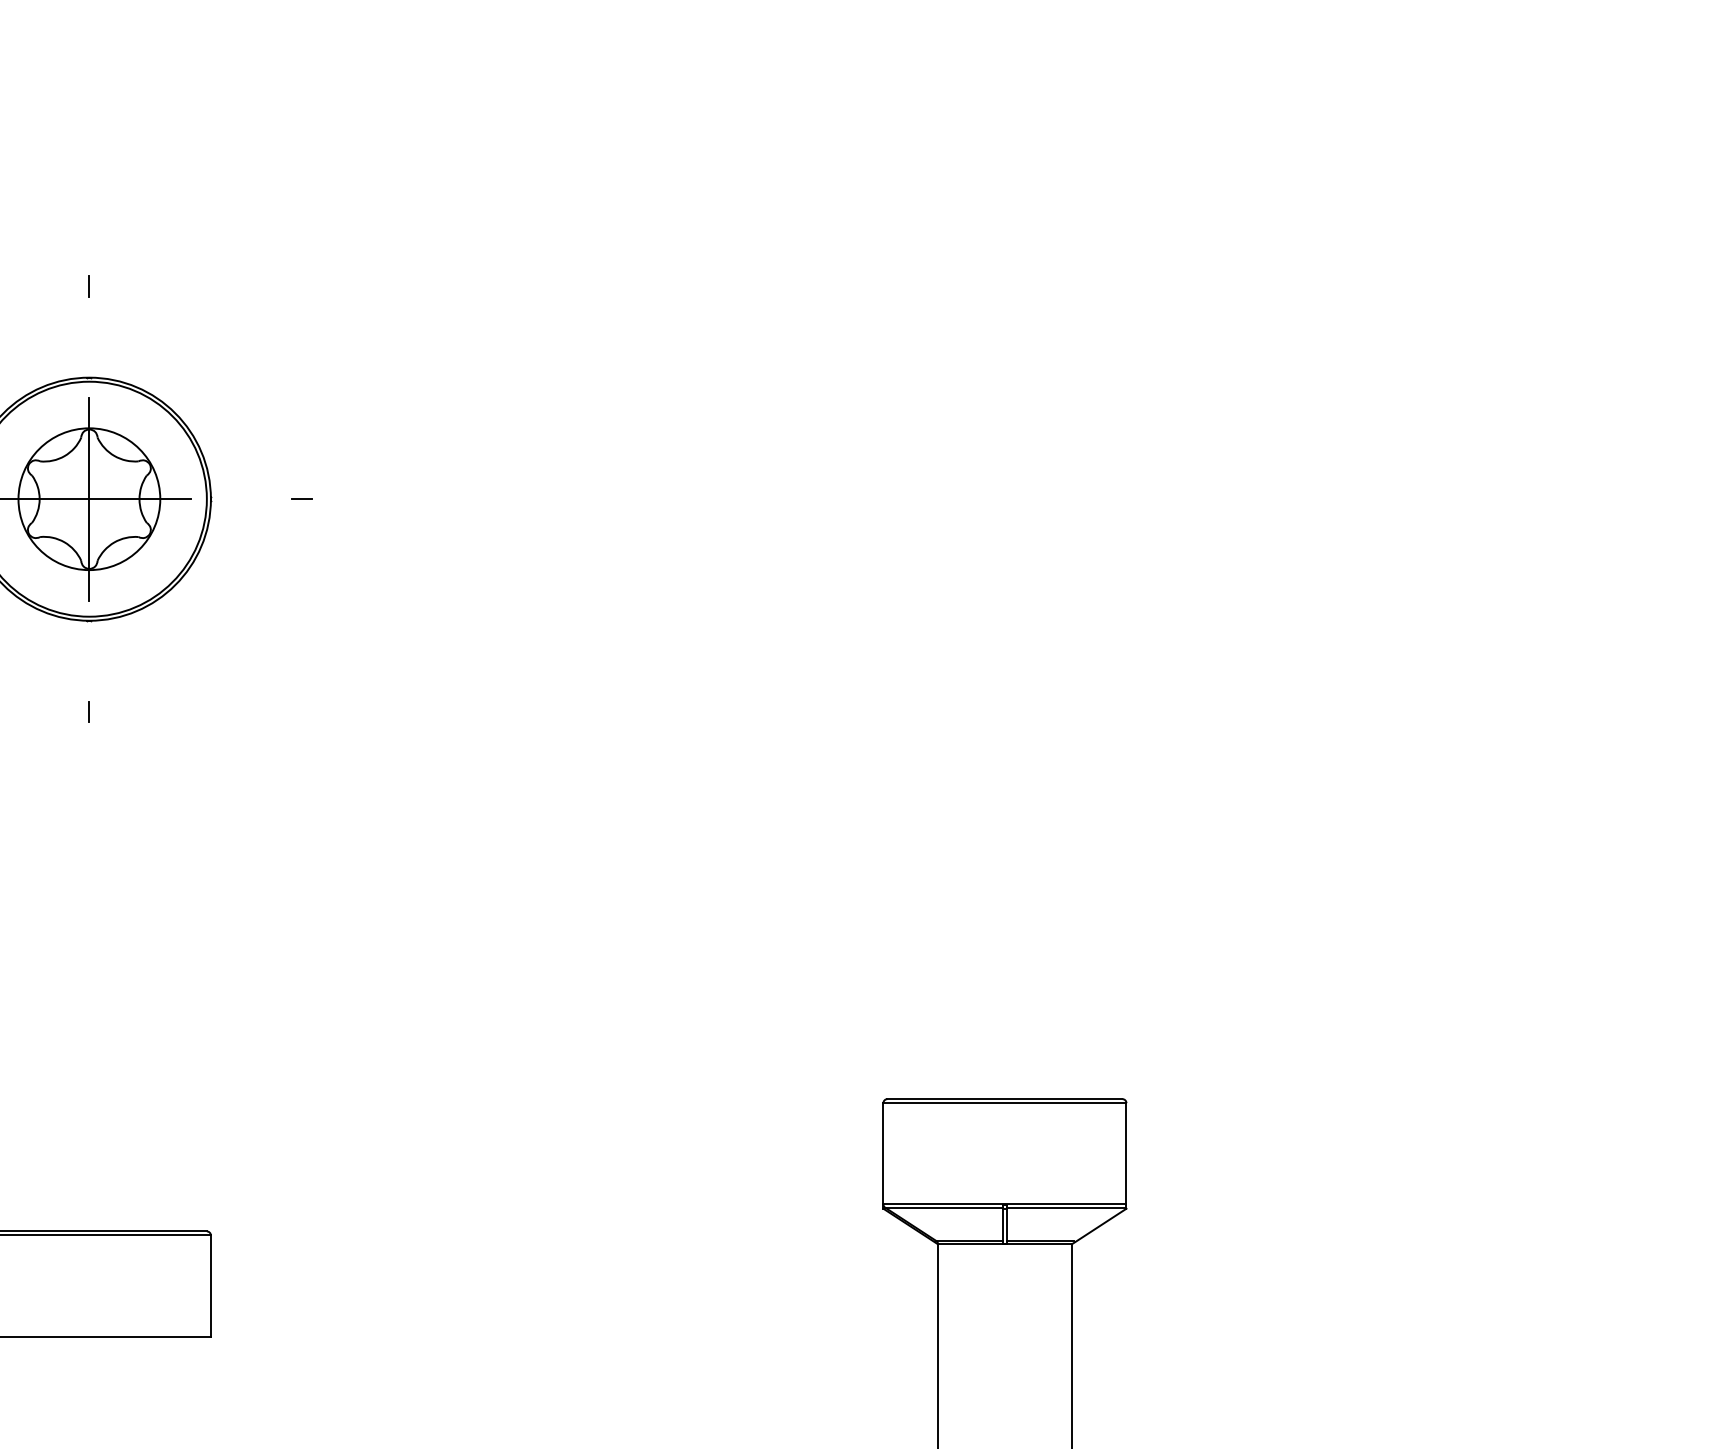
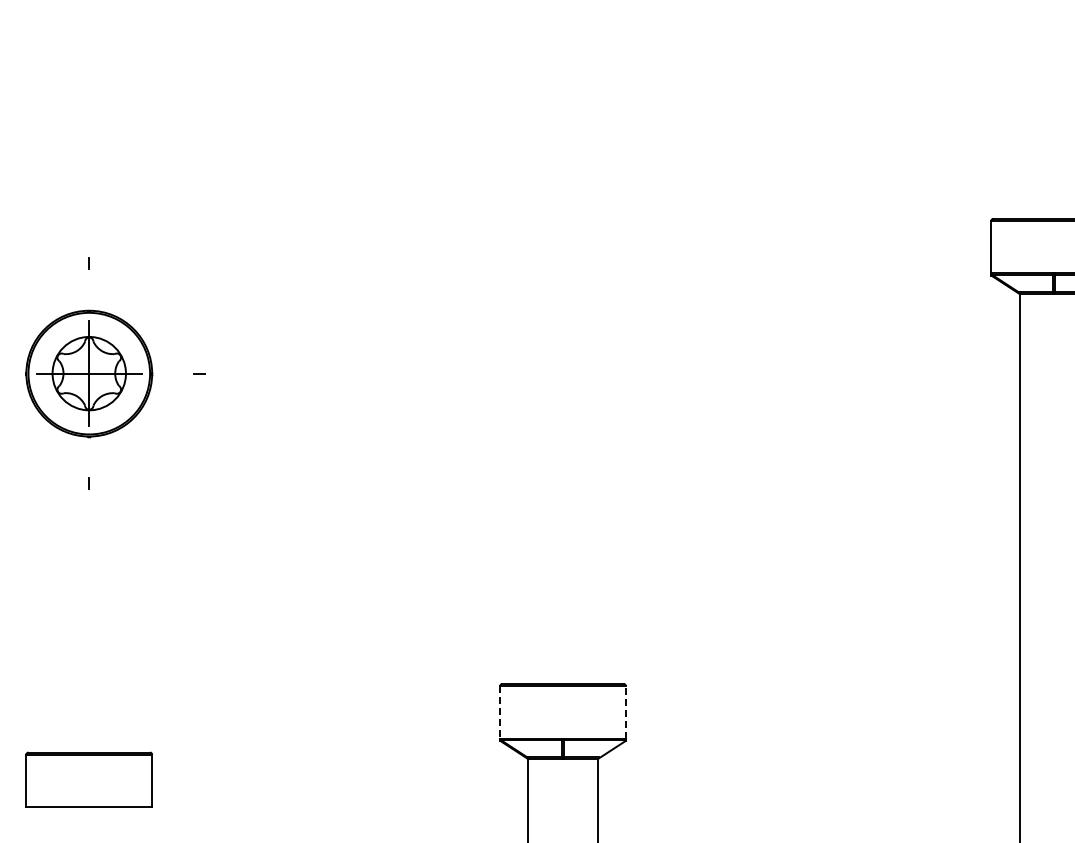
line: (1125, 1152) -> (625, 711), solid -> dashed
line: (884, 1154) -> (500, 712), solid -> dashed

